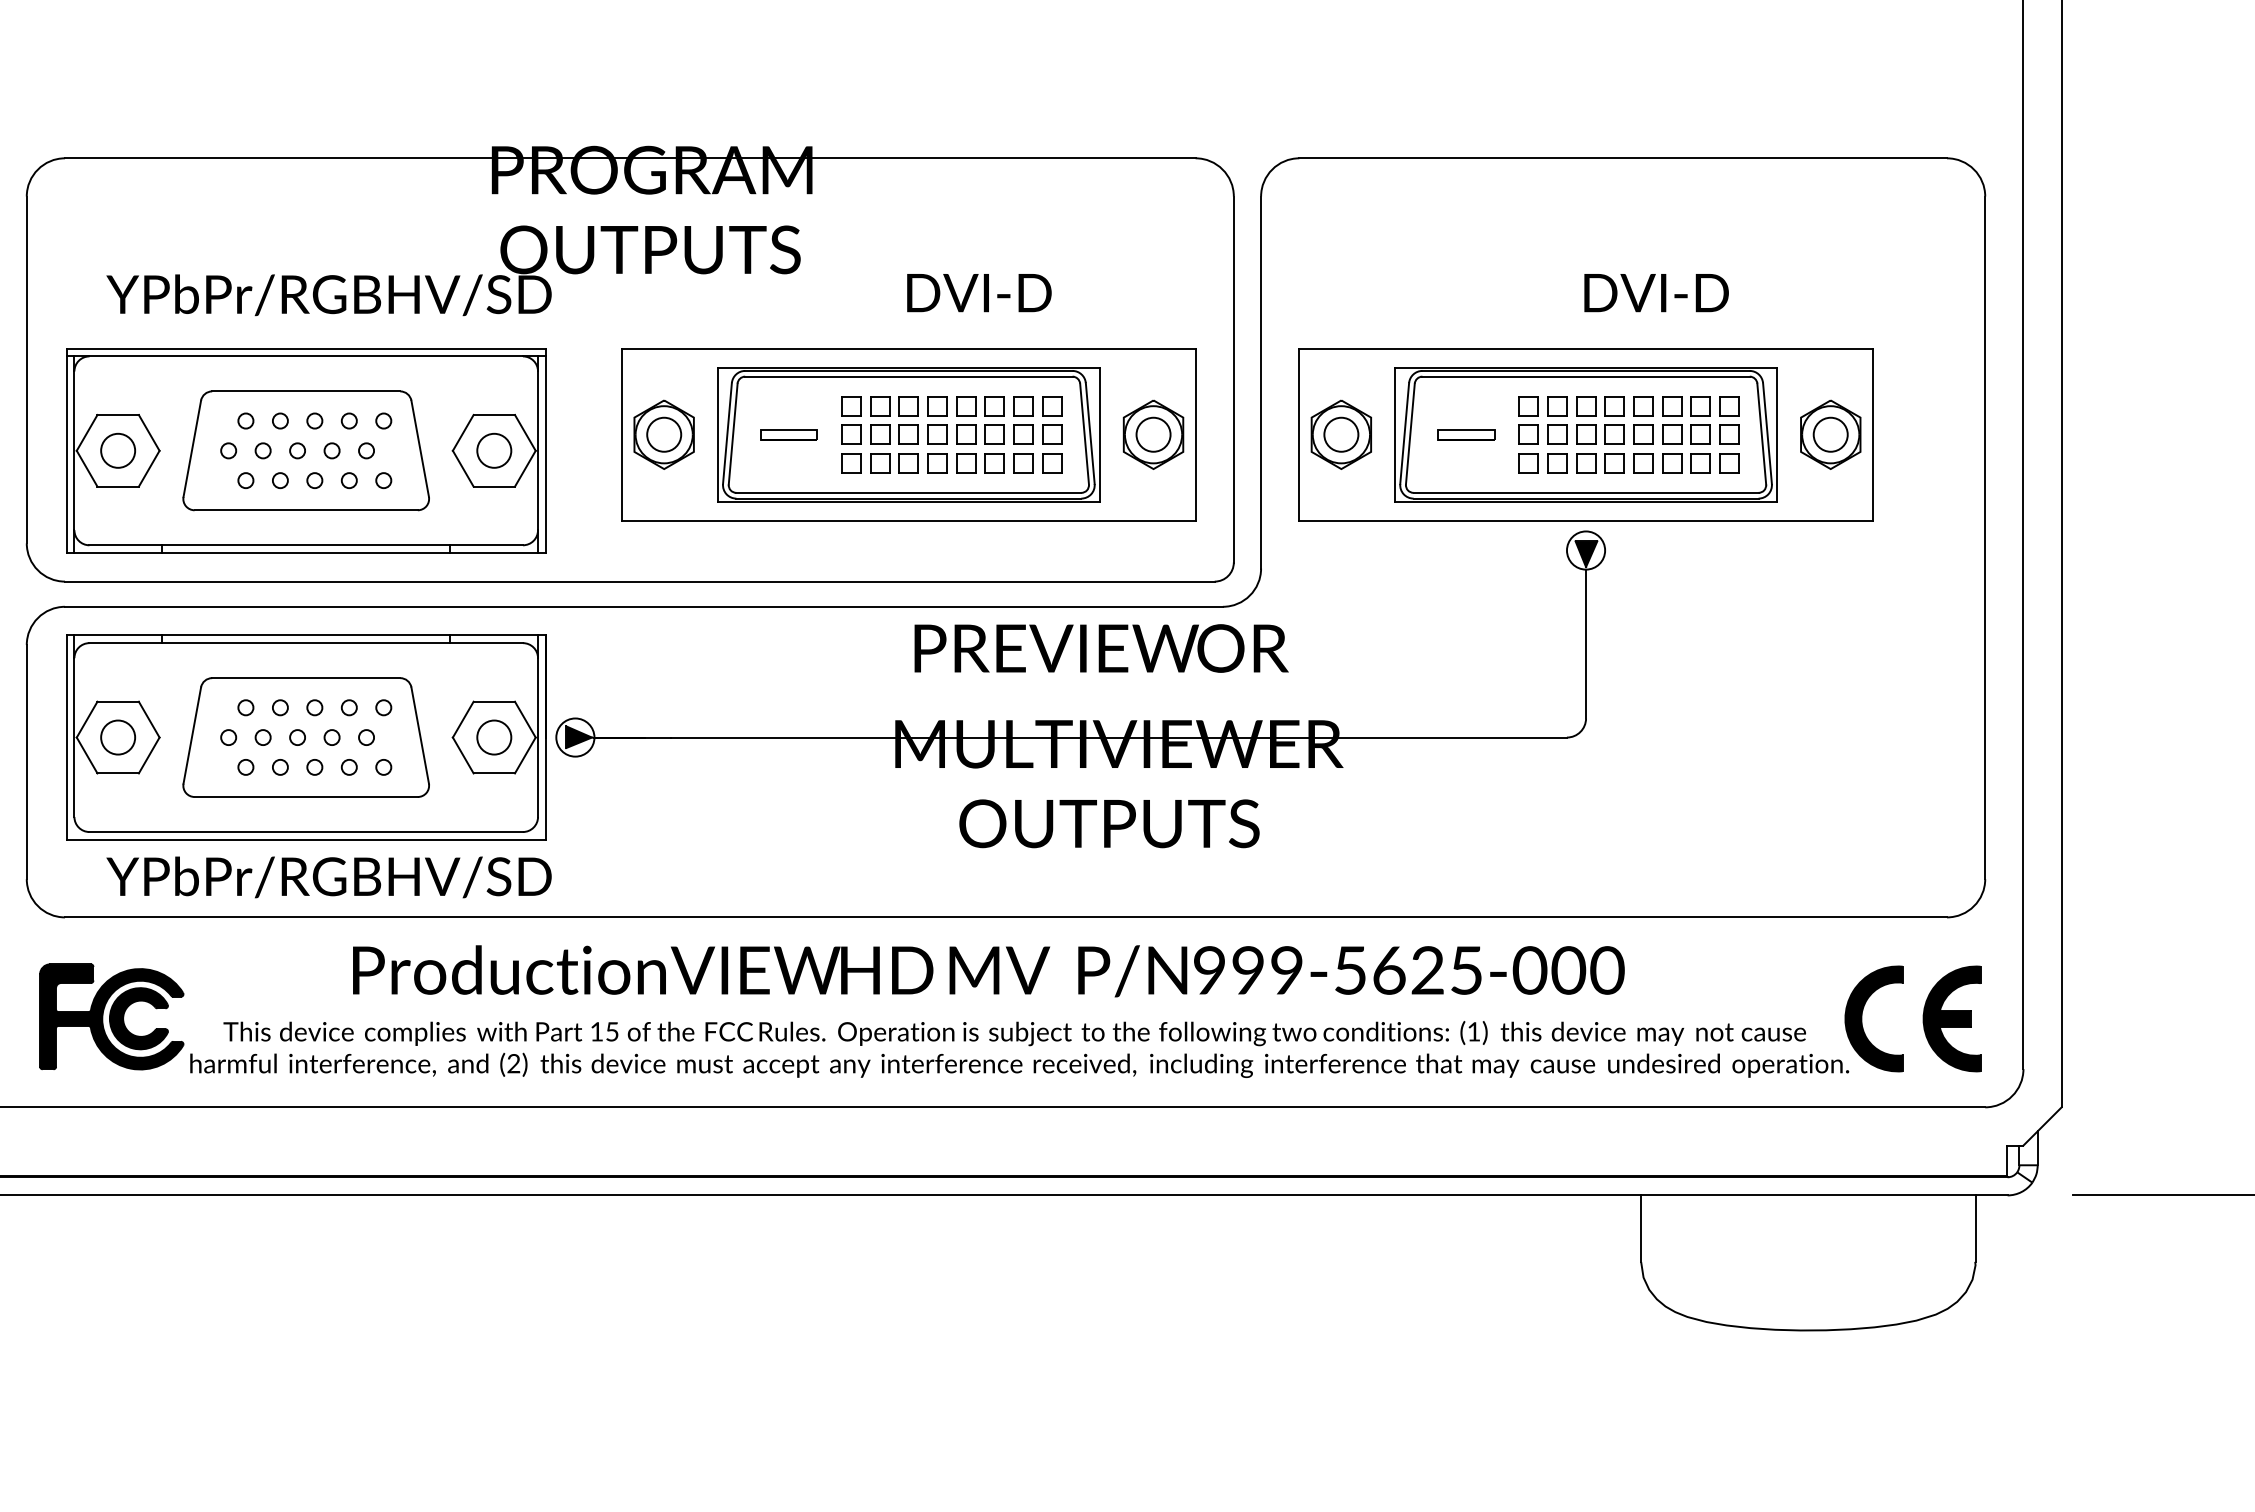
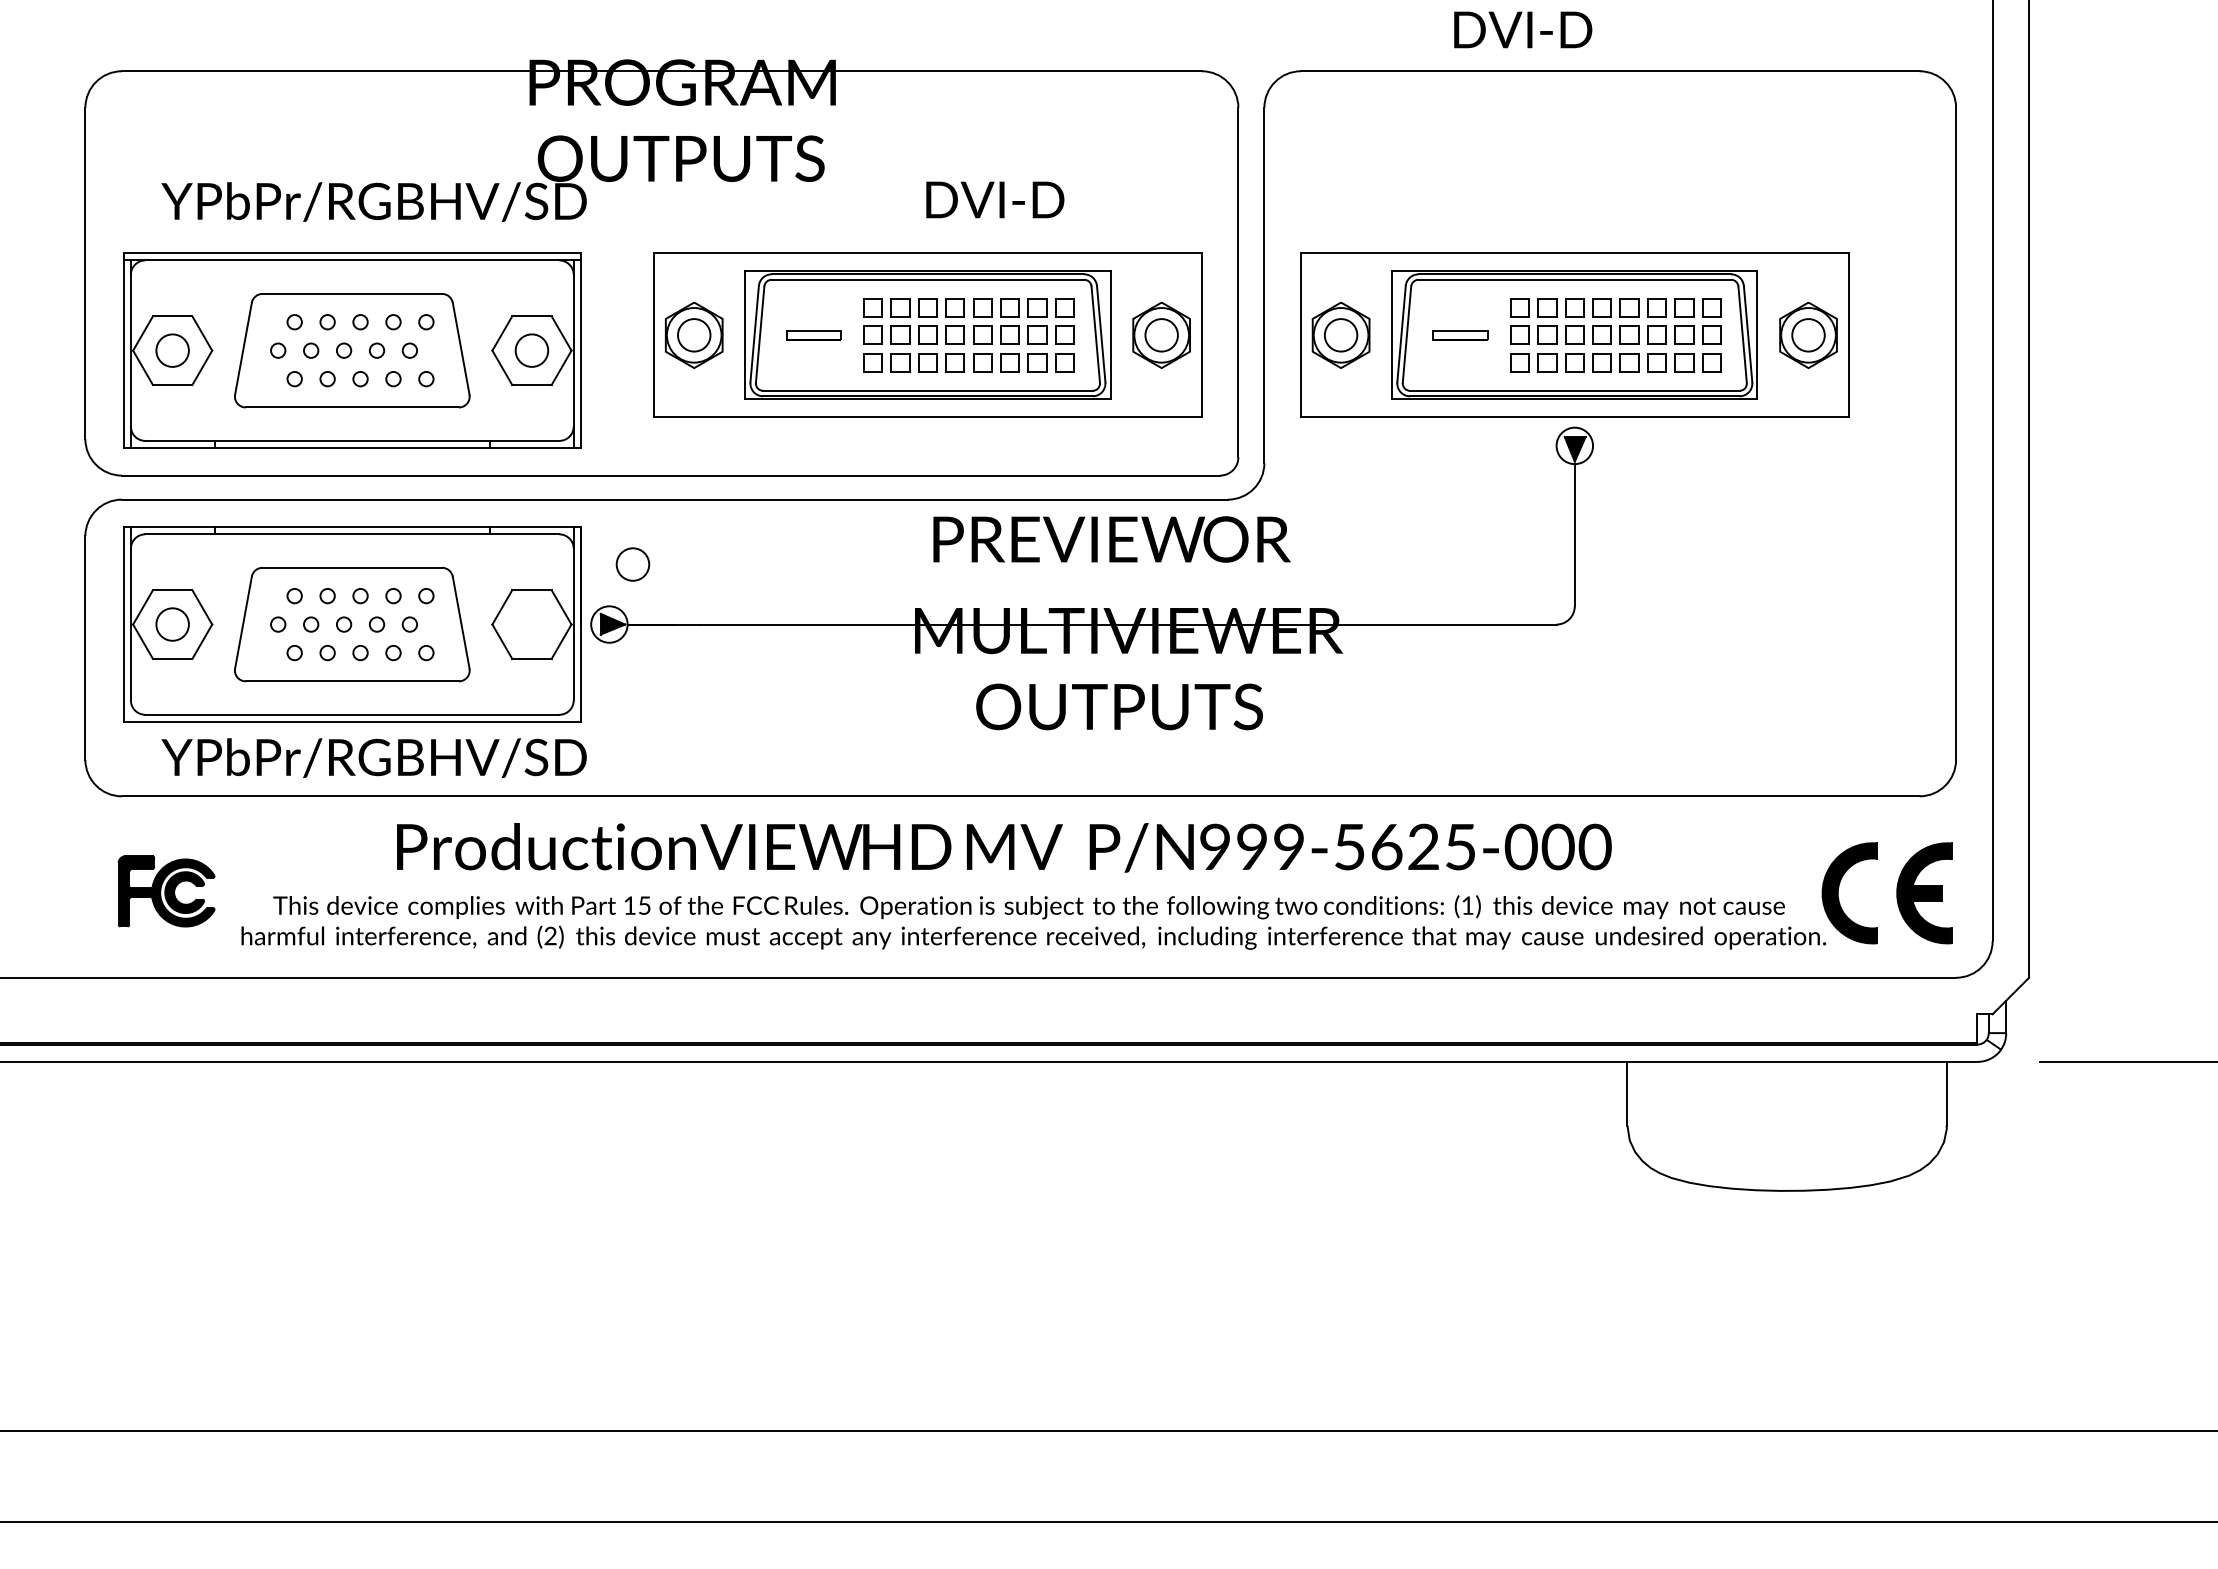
text: (1656, 292) -> (1523, 29), moved
circle: (493, 737) -> (632, 564), moved
part: (111, 1017) -> (166, 891), size x0.7

